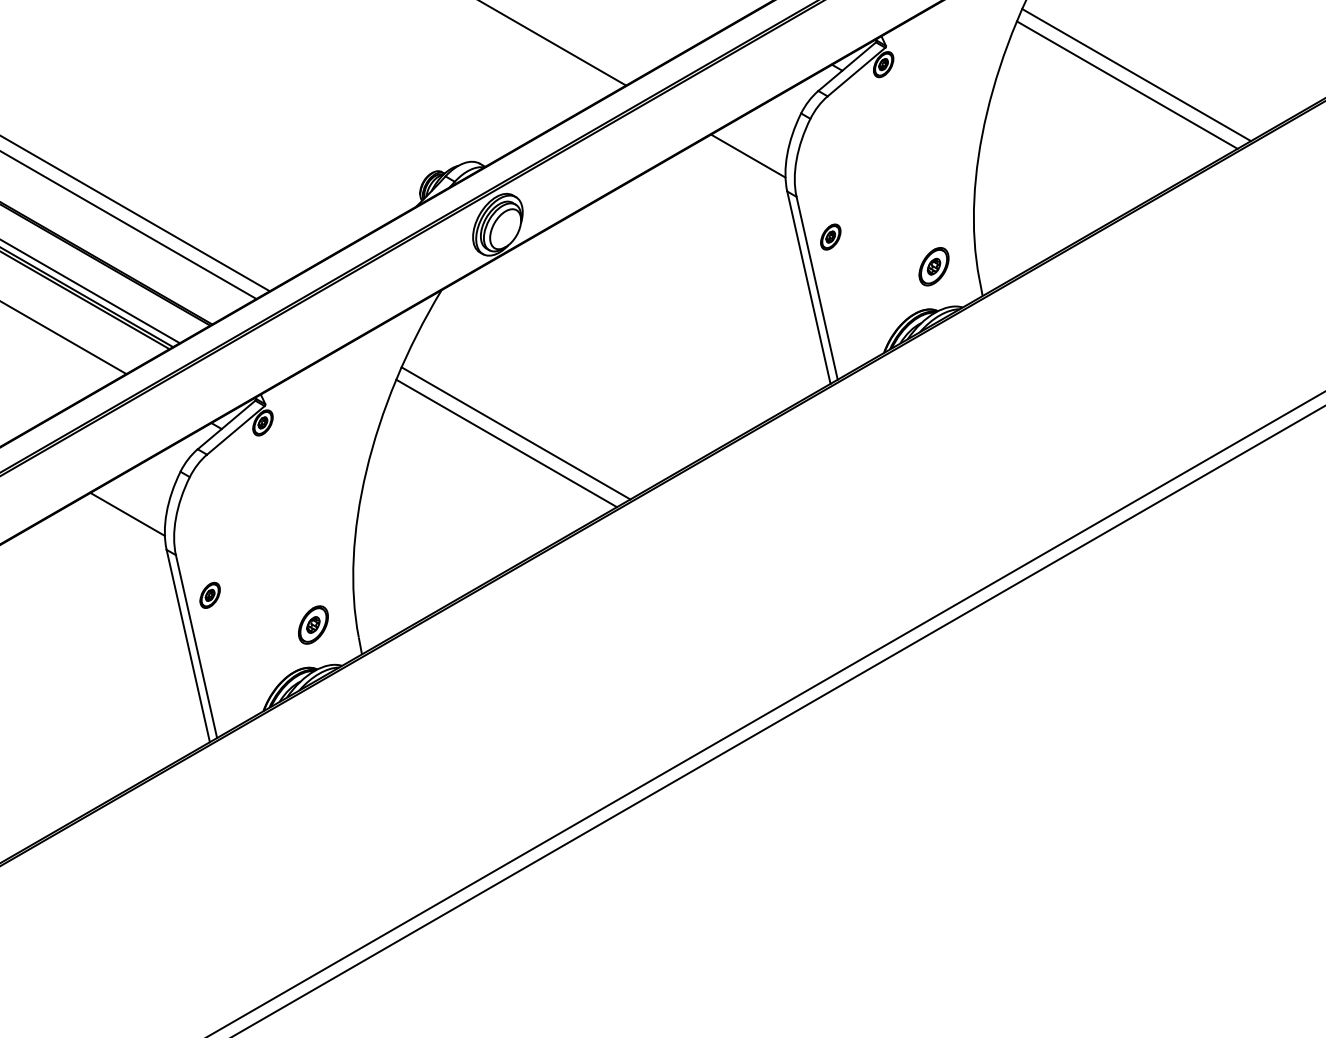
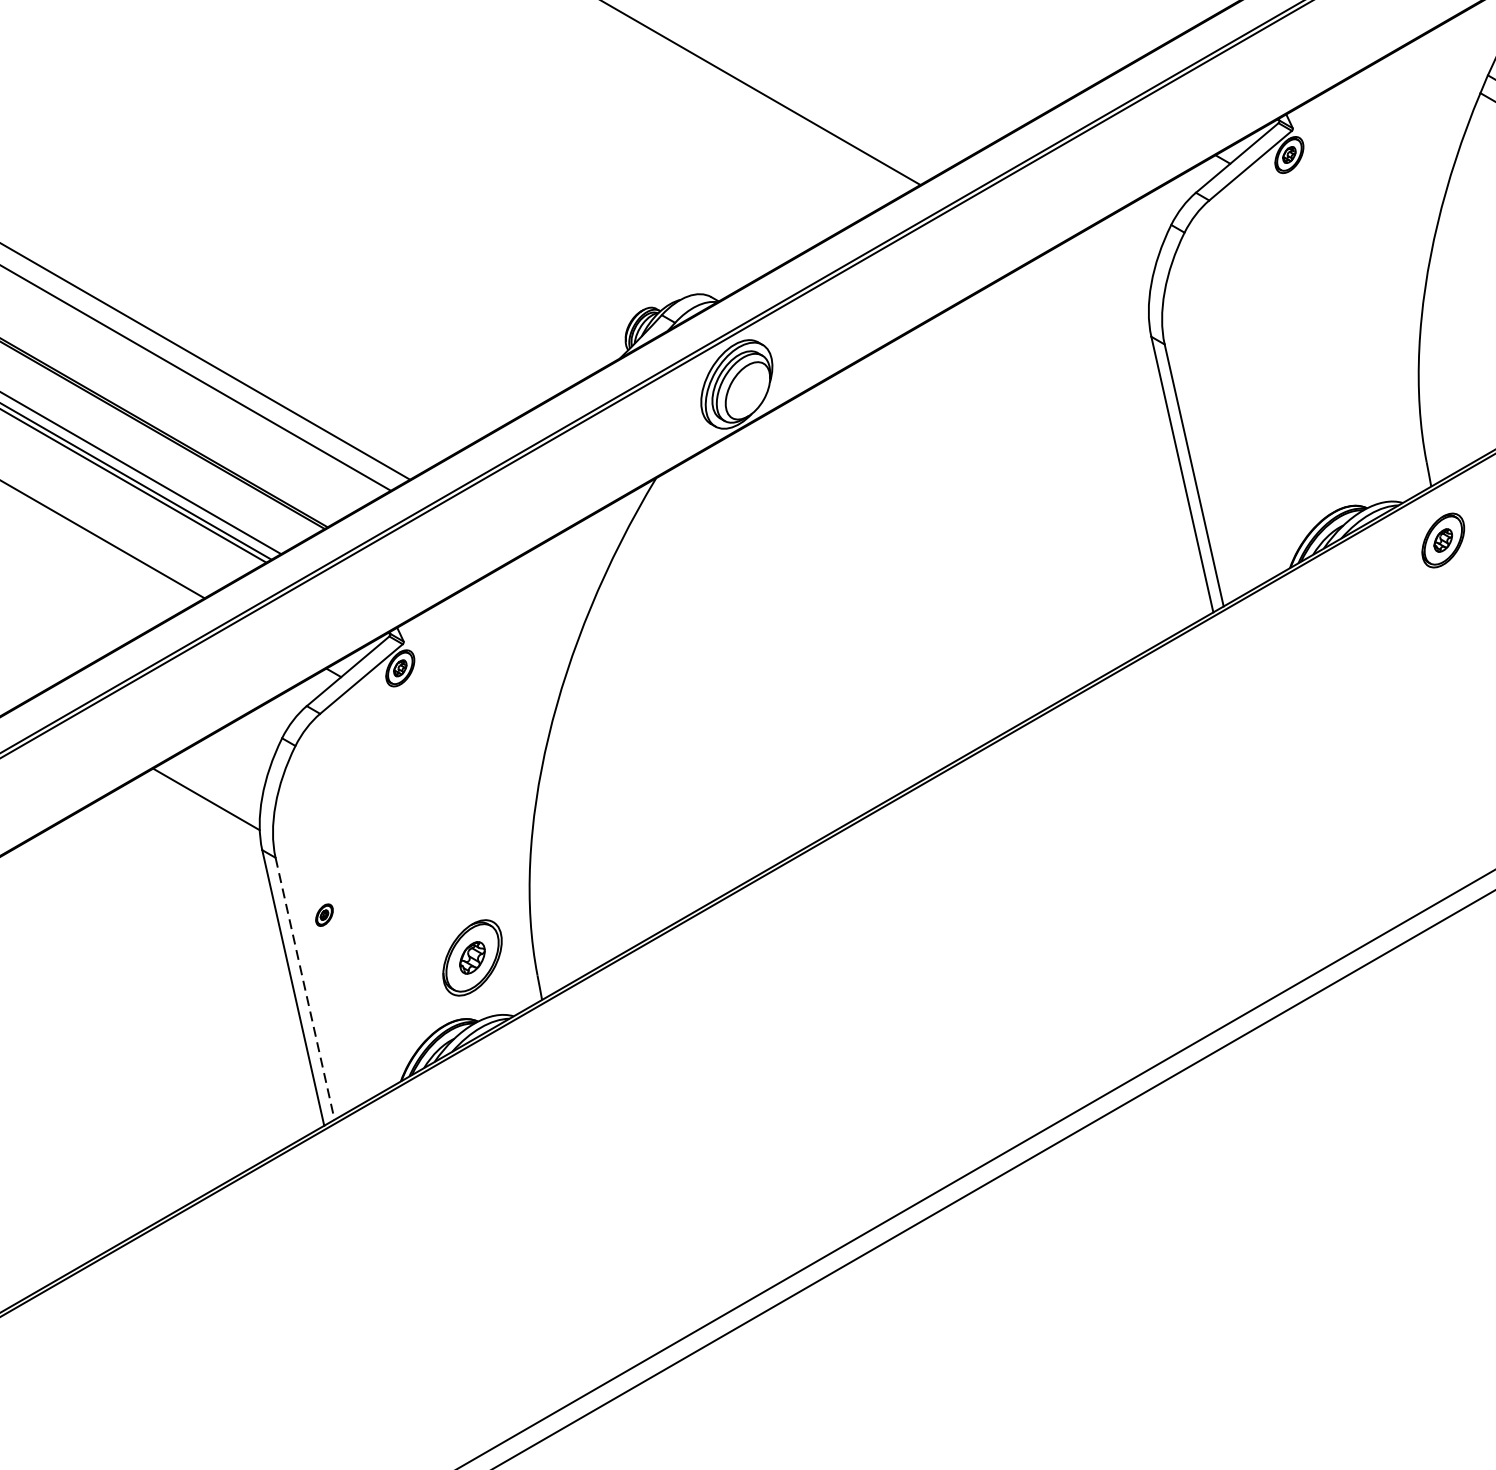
line: (748, 155) -> (1095, 285), removed
part: (830, 236) -> (1213, 401), removed
part: (933, 266) -> (1442, 540), moved
line: (515, 433) -> (762, 683), removed
line: (506, 443) -> (749, 697), removed
part: (209, 594) -> (323, 914), size x0.6
part: (313, 624) -> (472, 957), size x1.4
line: (196, 646) -> (305, 988), solid -> dashed

